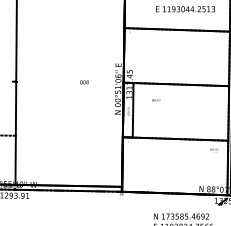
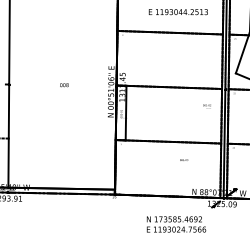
text: (84, 82) -> (64, 85), moved
text: (156, 99) -> (184, 159), moved
text: (213, 150) -> (206, 106), moved

